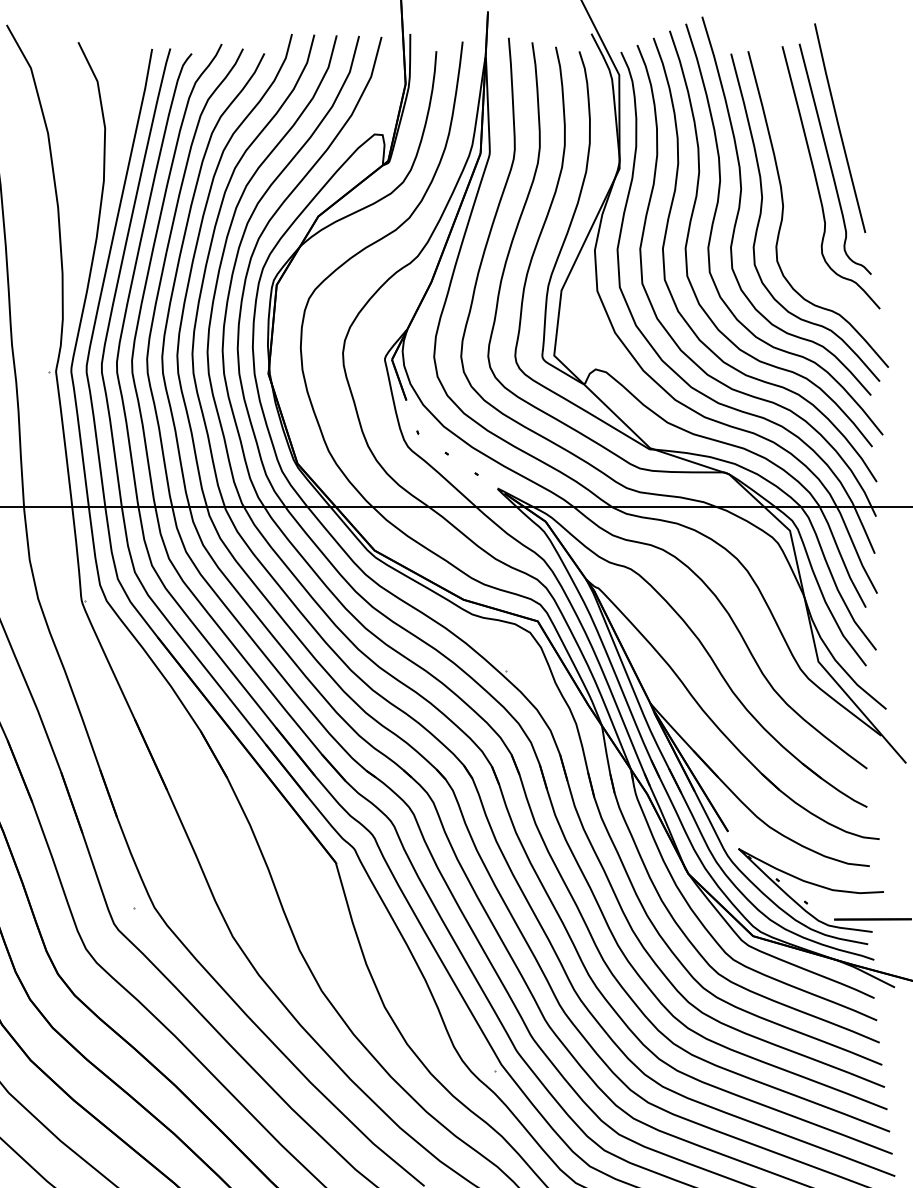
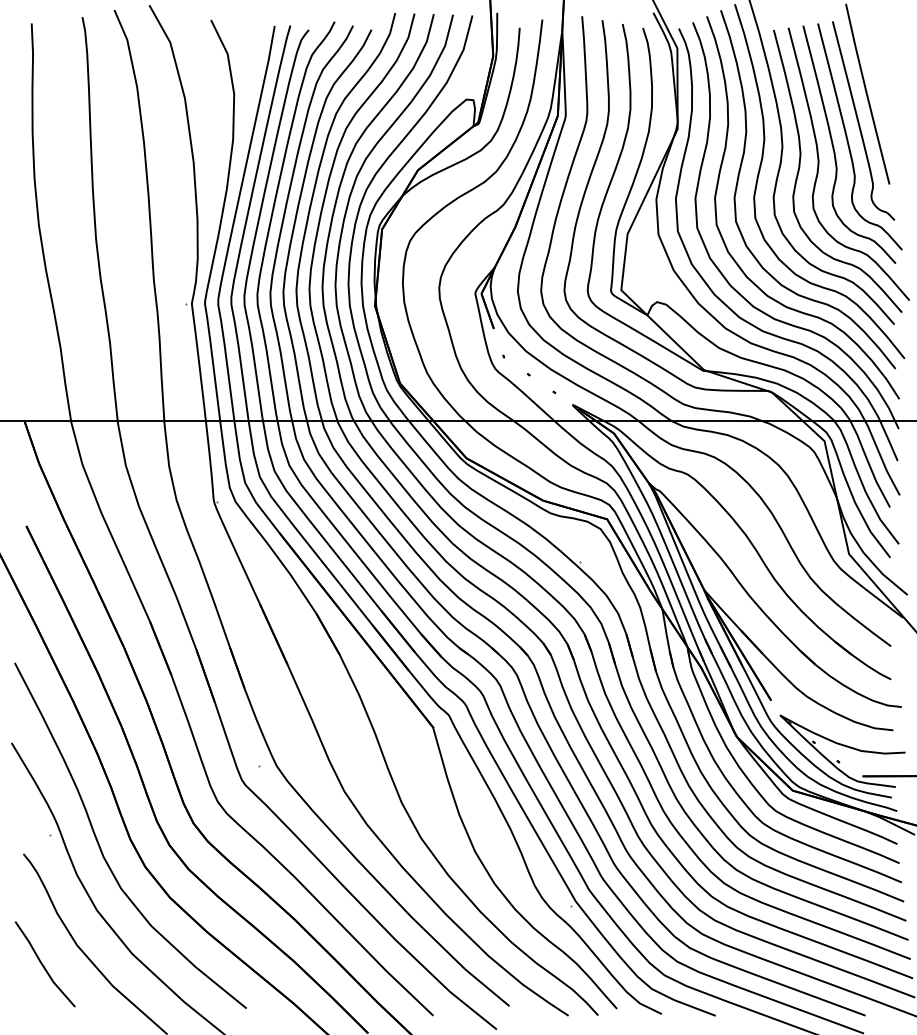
curve: (801, 190) -> (834, 147), added

